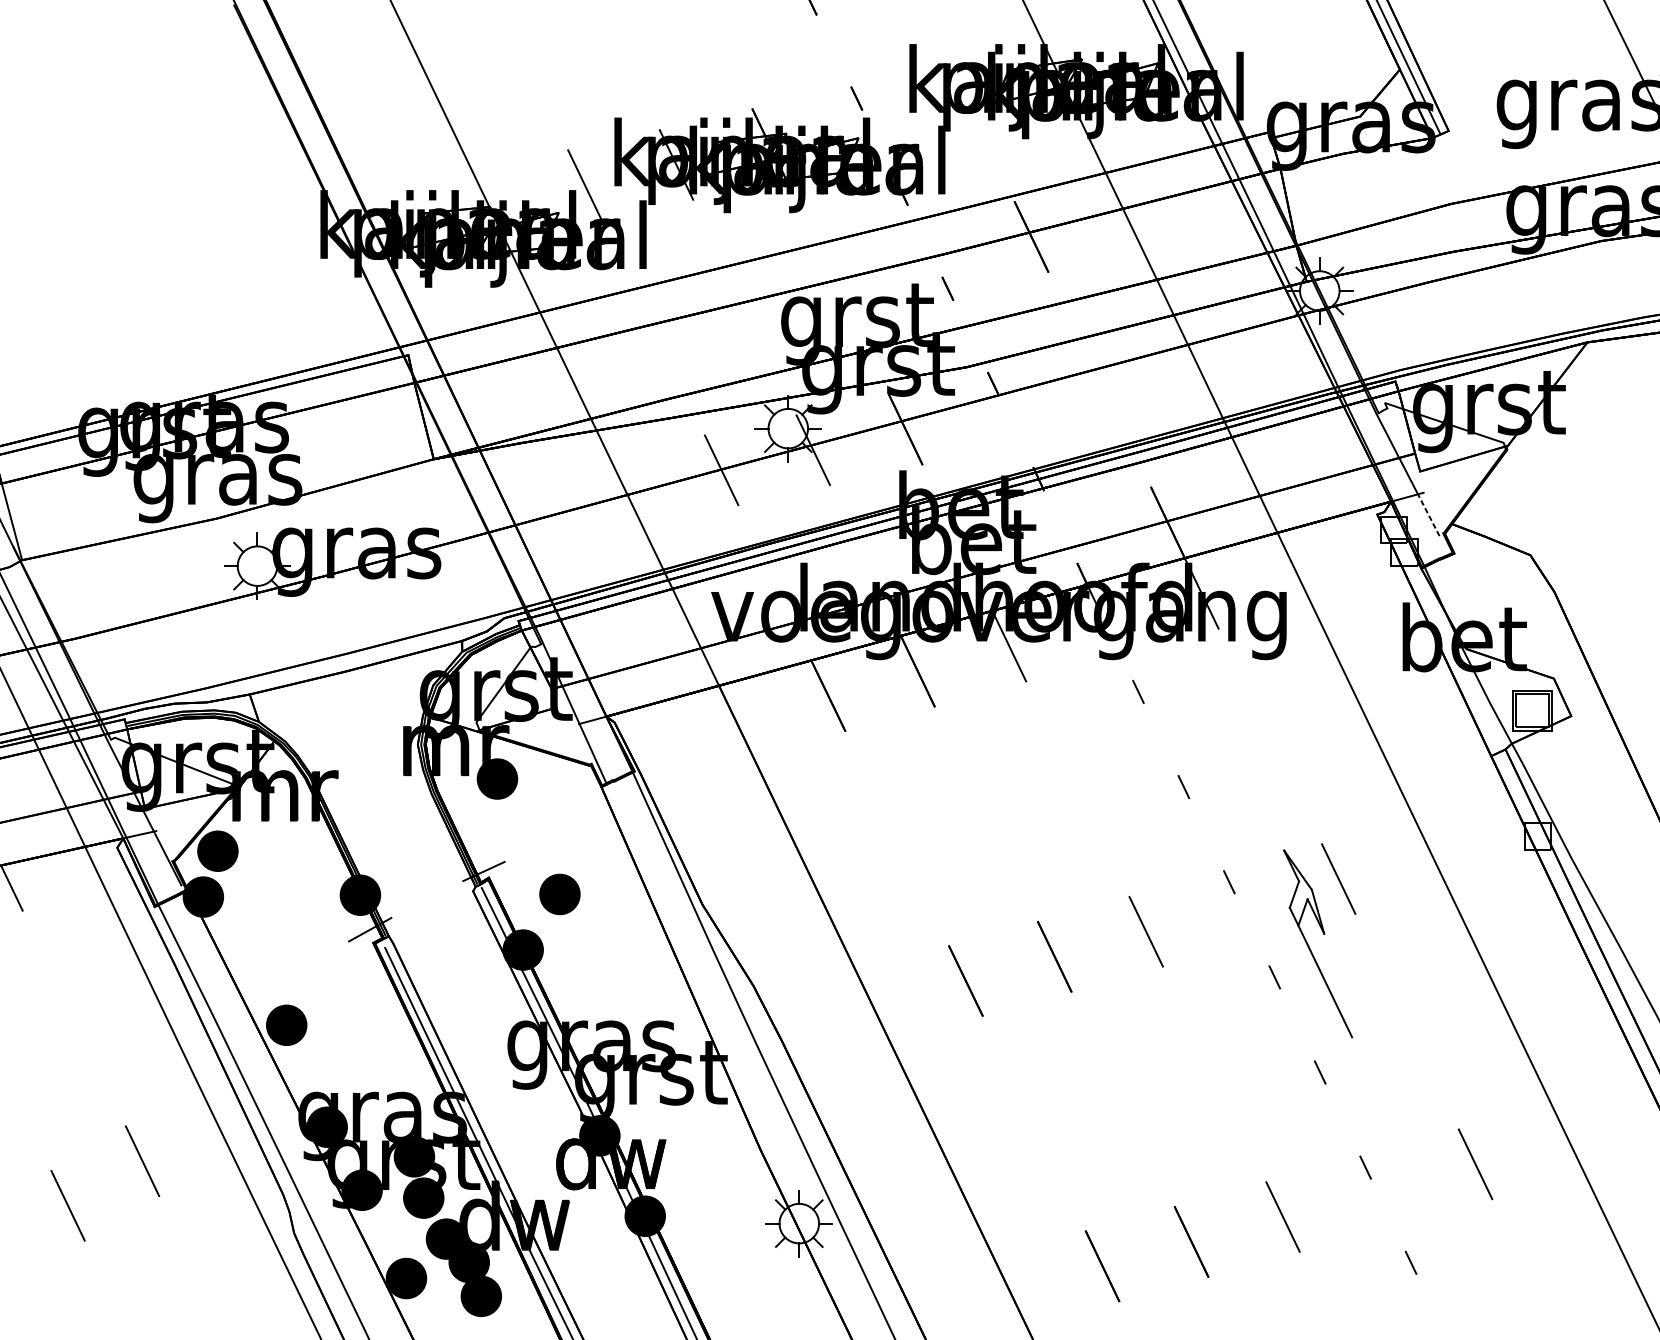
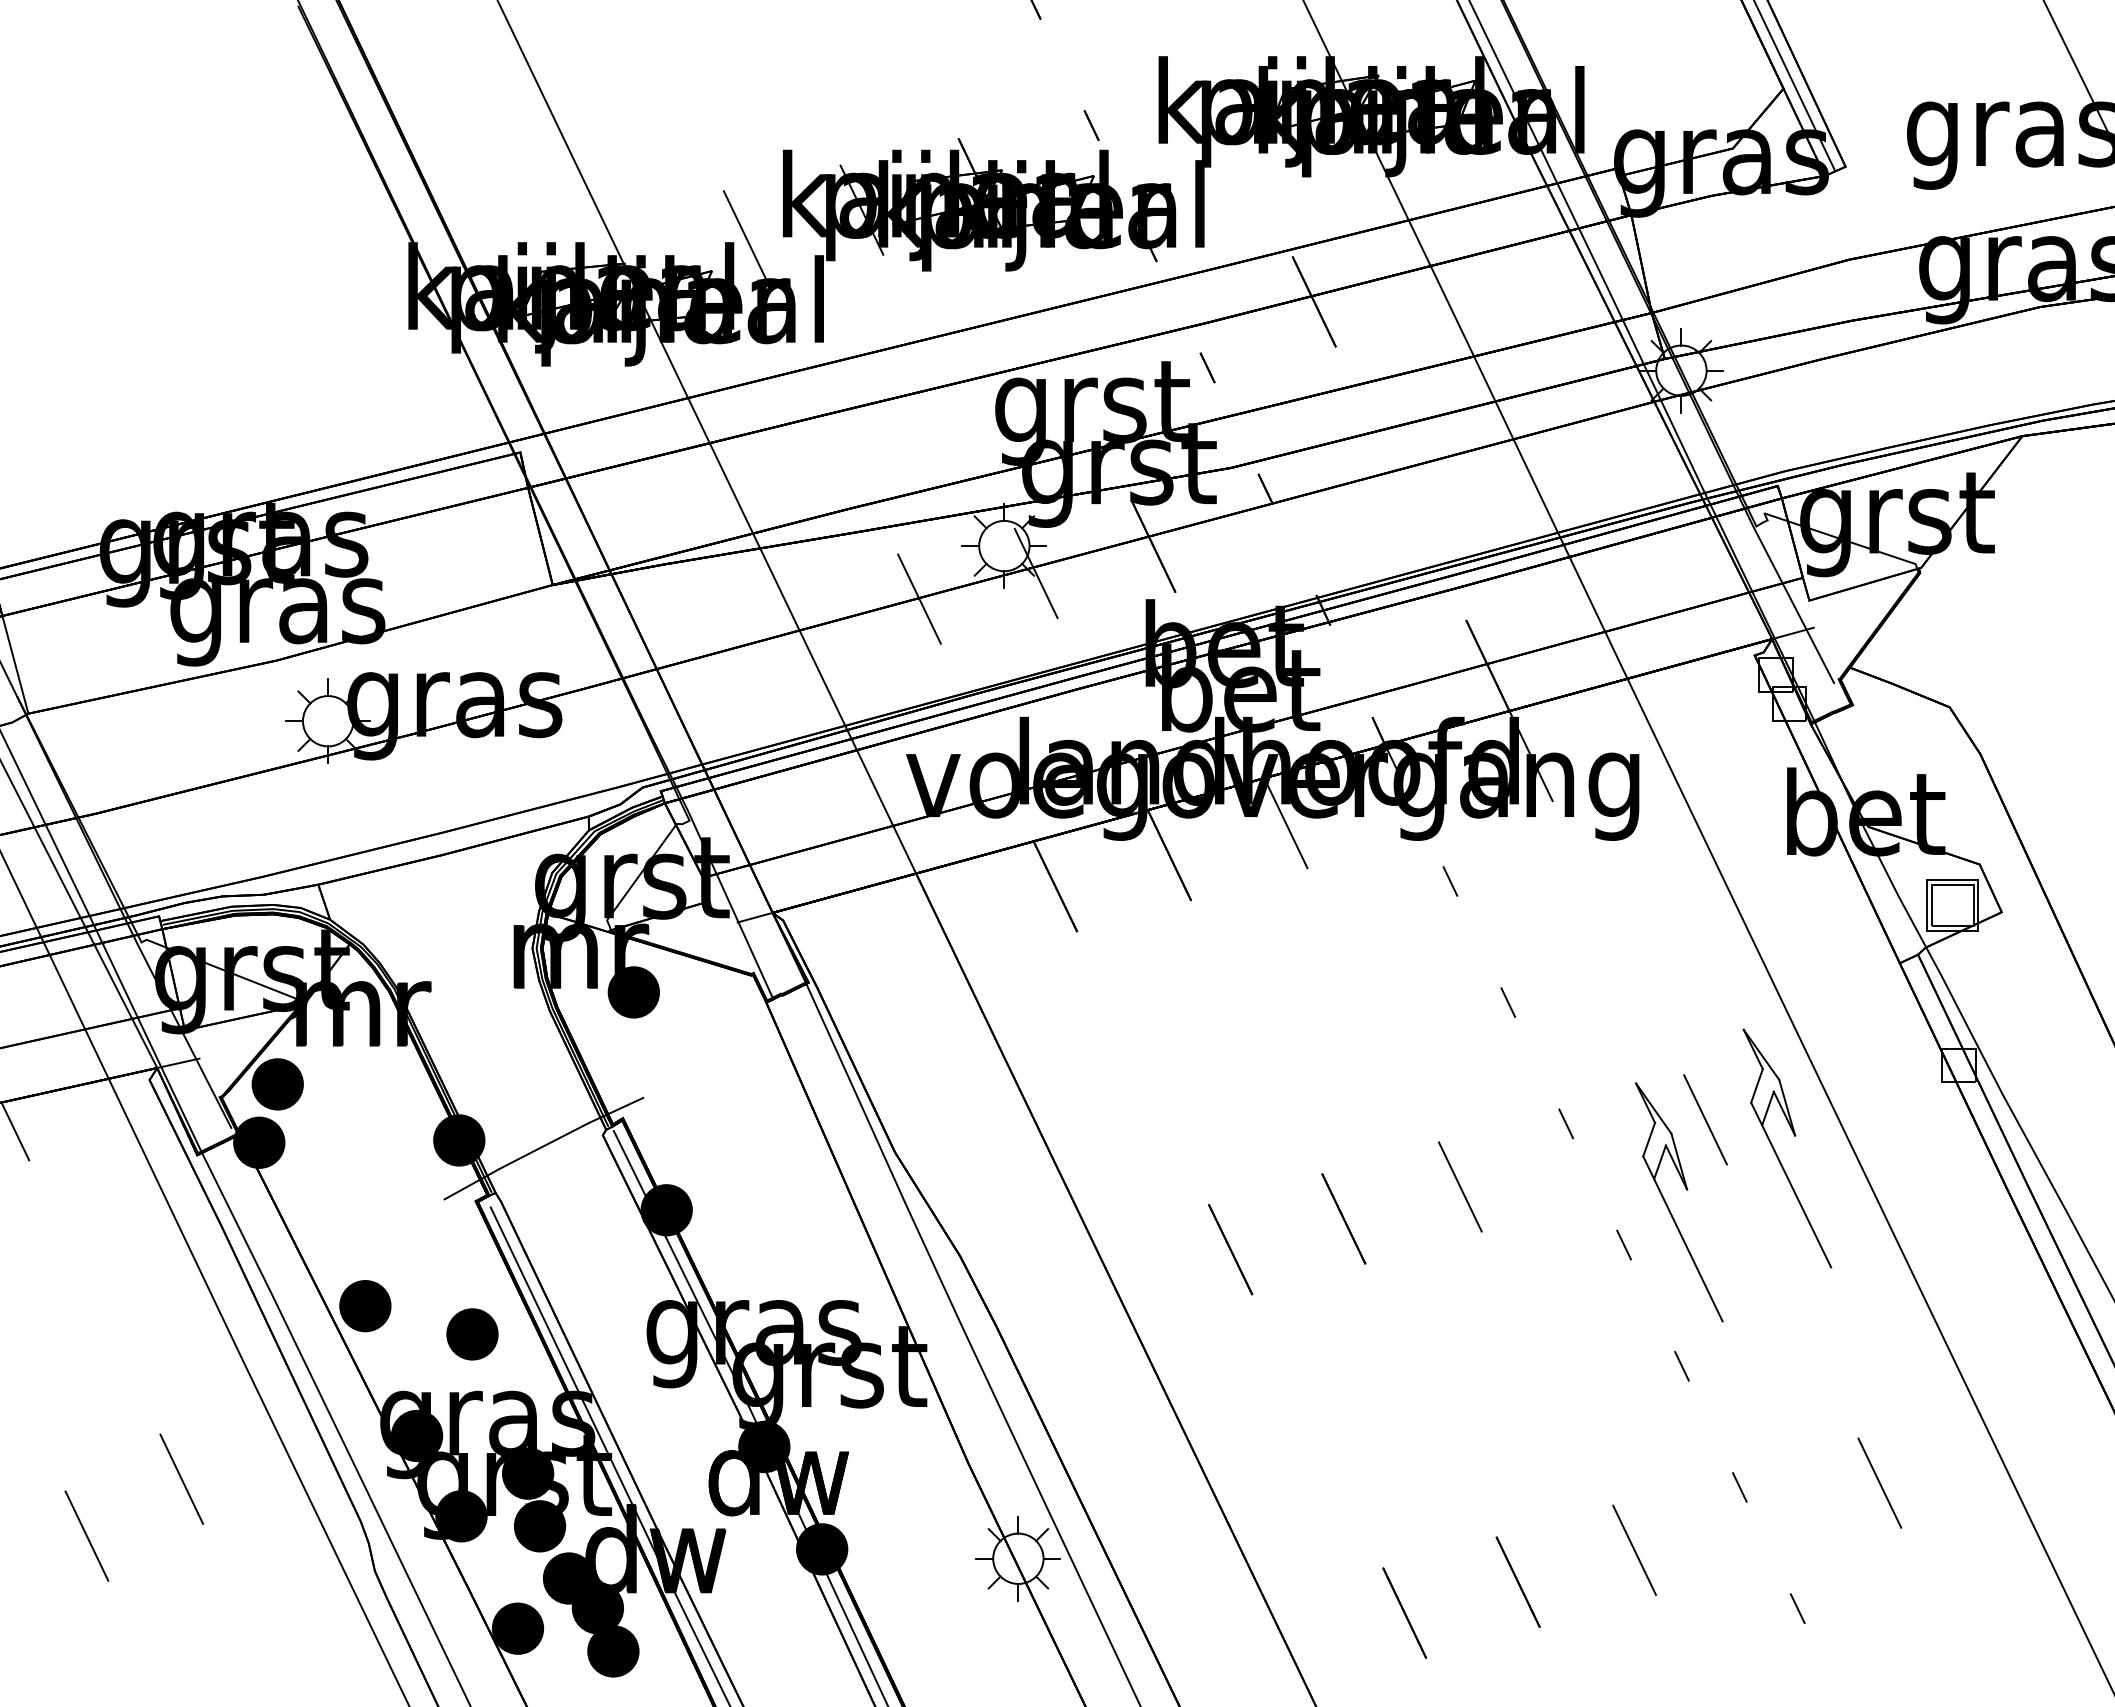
line: (1428, 515) -> (1820, 656), dashed -> solid
part: (559, 894) -> (472, 1334), moved
line: (427, 899) -> (544, 1145), added
part: (1395, 906) -> (1777, 1154), added

